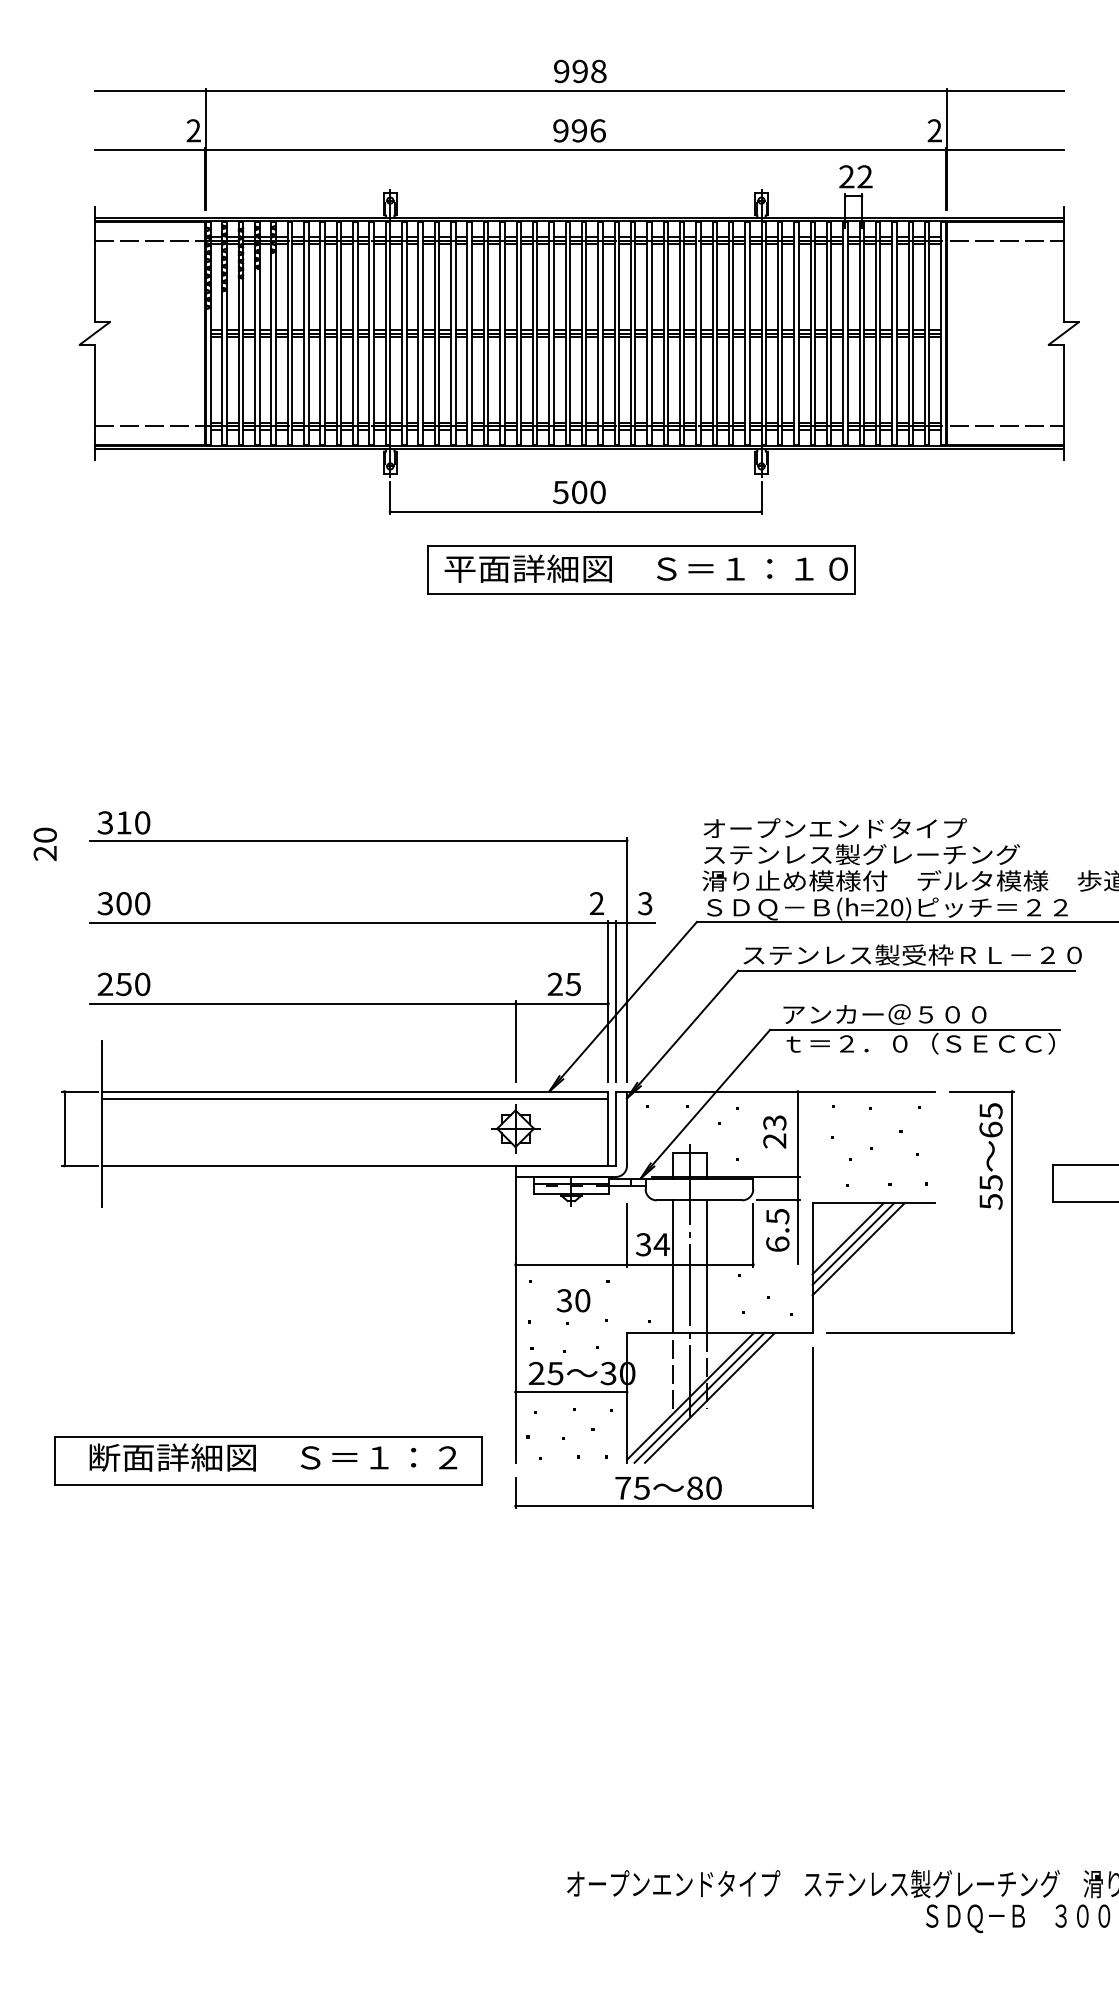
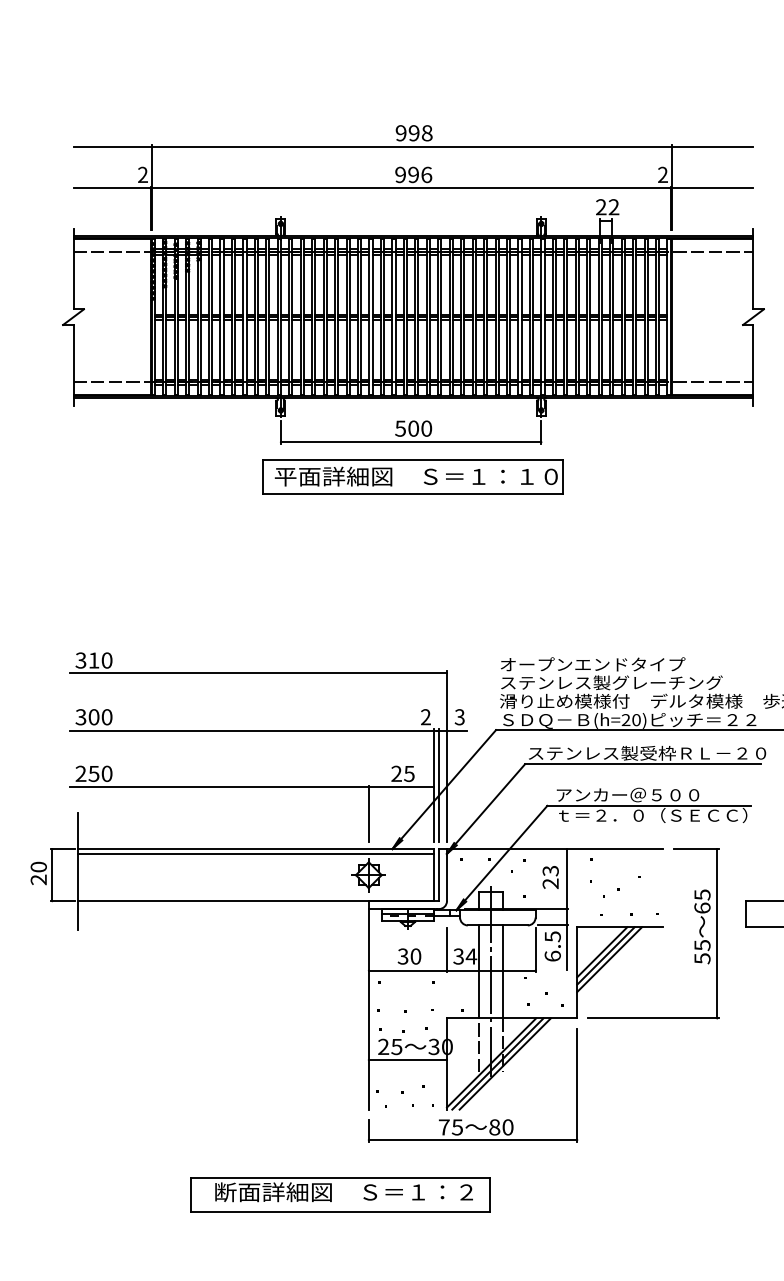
part: (641, 569) -> (412, 477), moved
text: (44, 843) -> (38, 872), moved
text: (990, 1156) -> (702, 926), moved
text: (573, 1300) -> (409, 956), moved
part: (268, 1460) -> (340, 1194), moved

